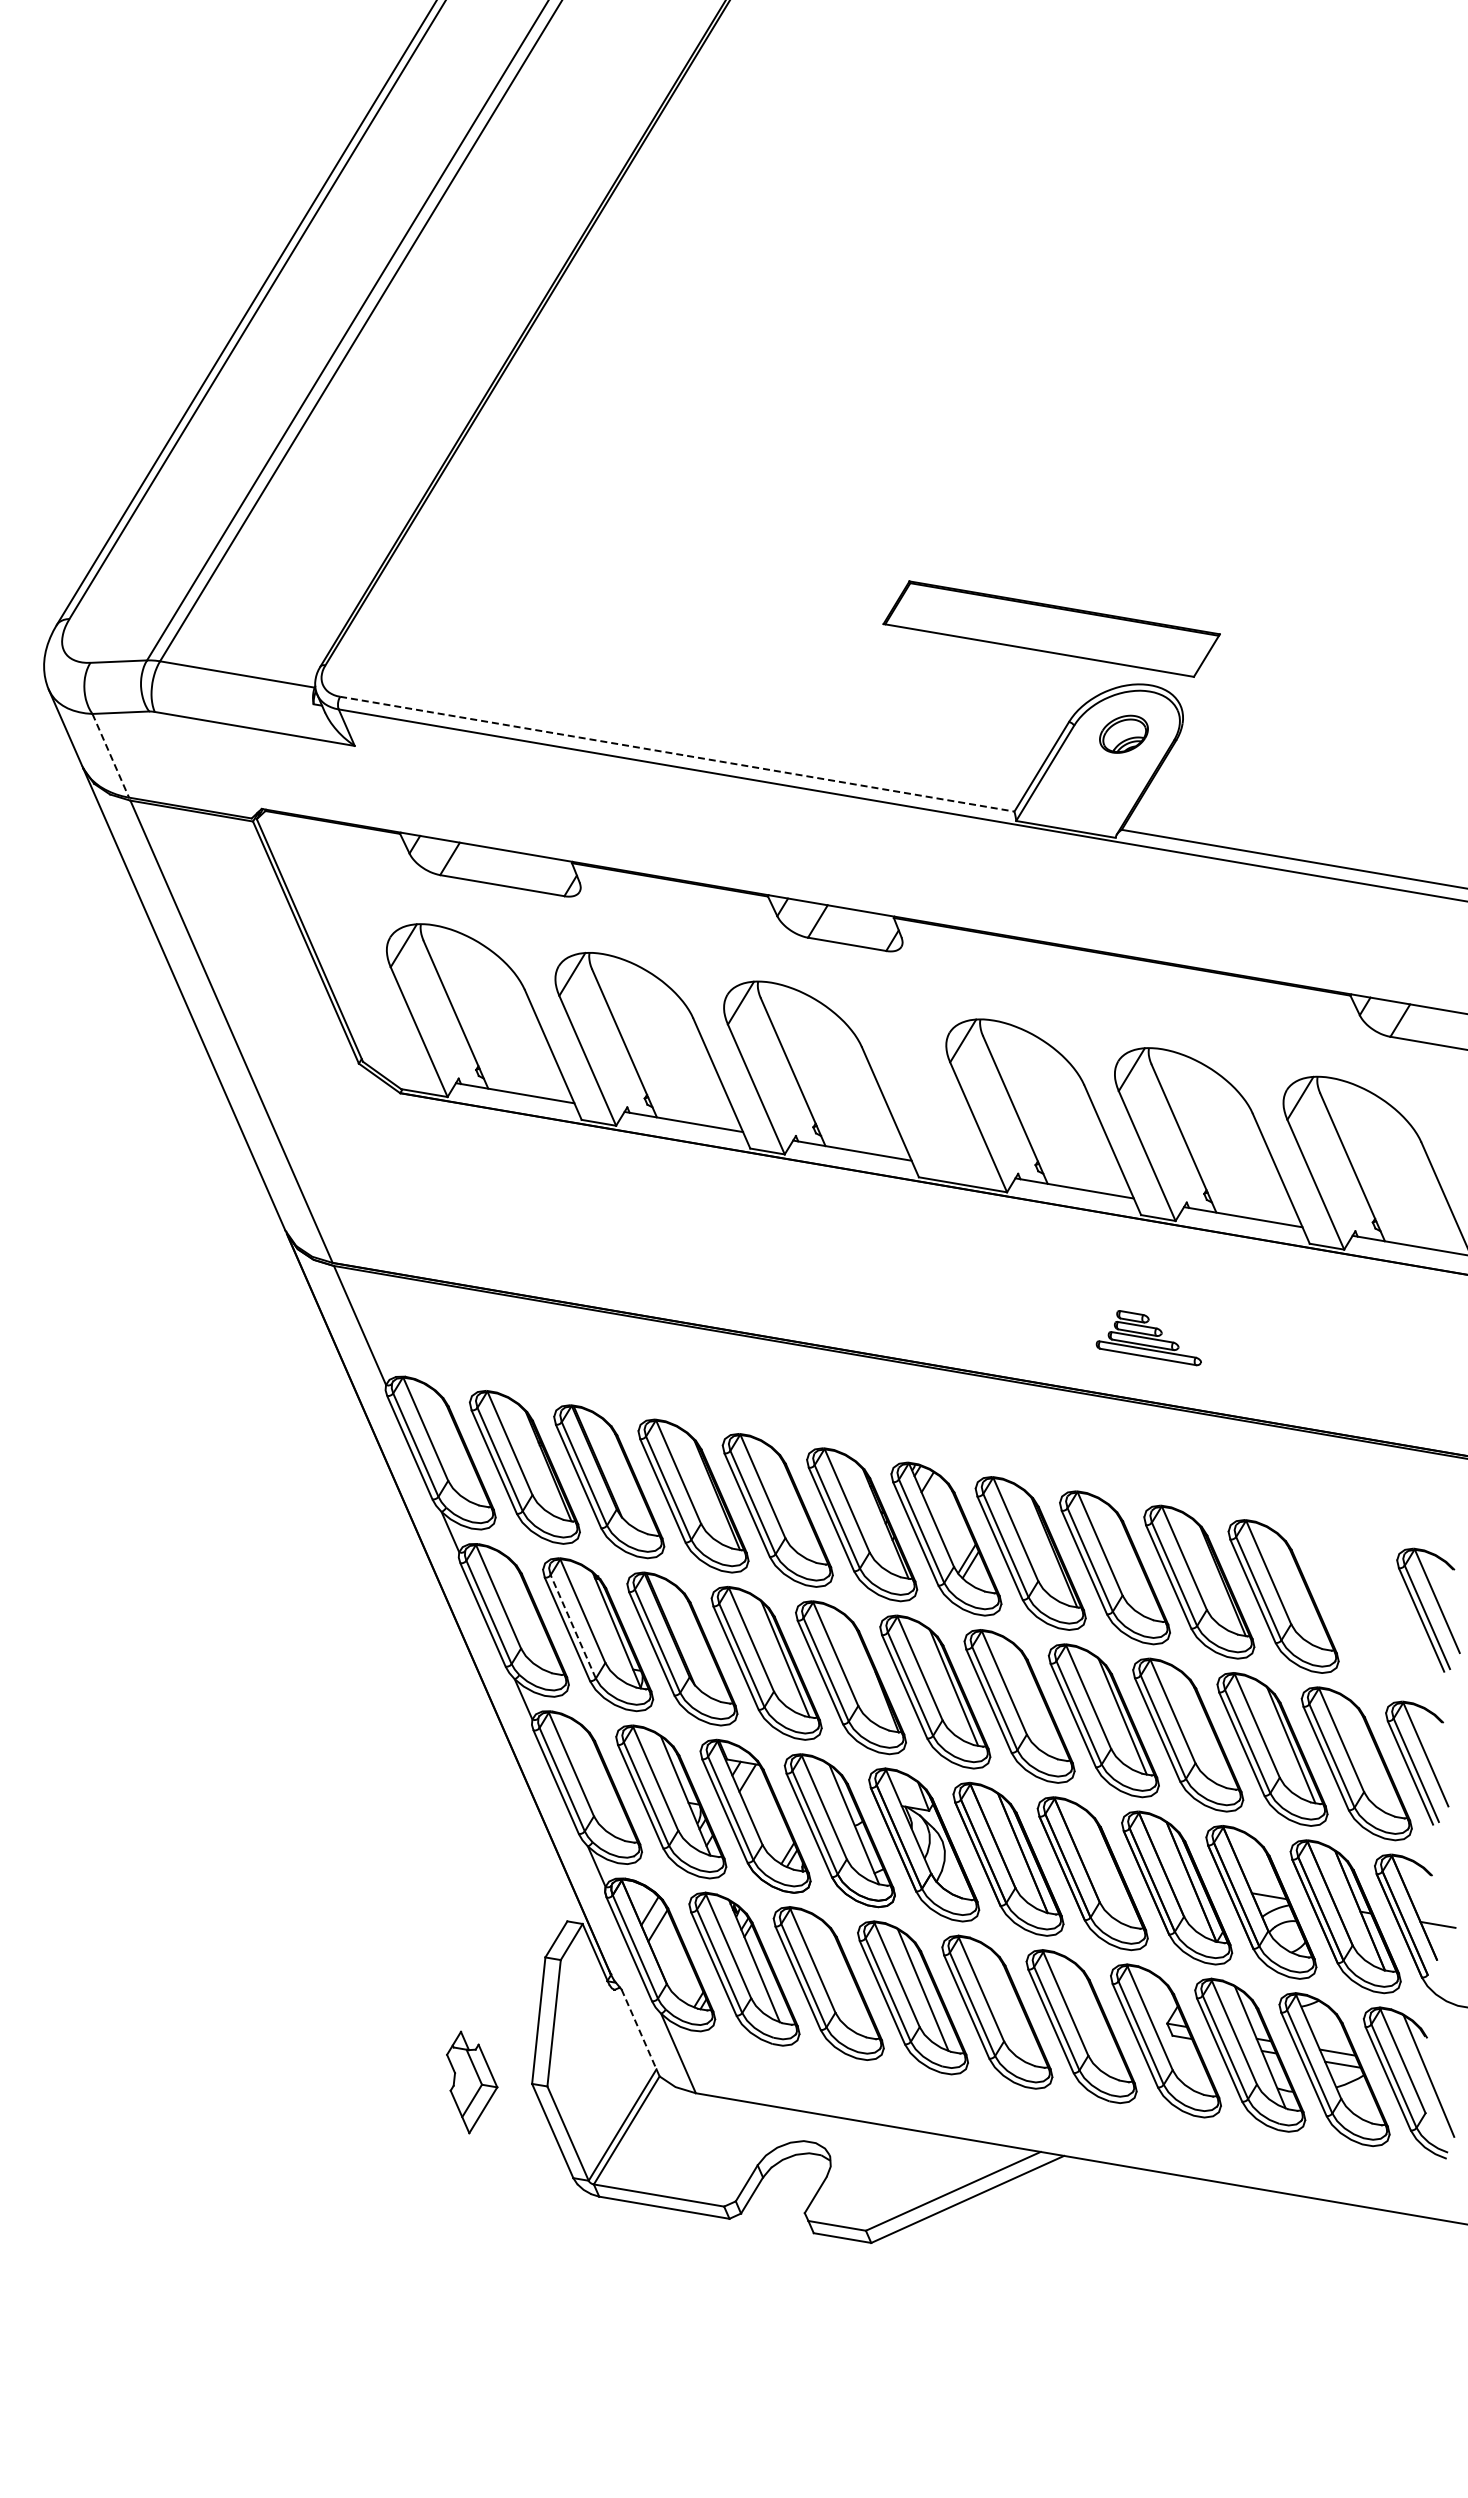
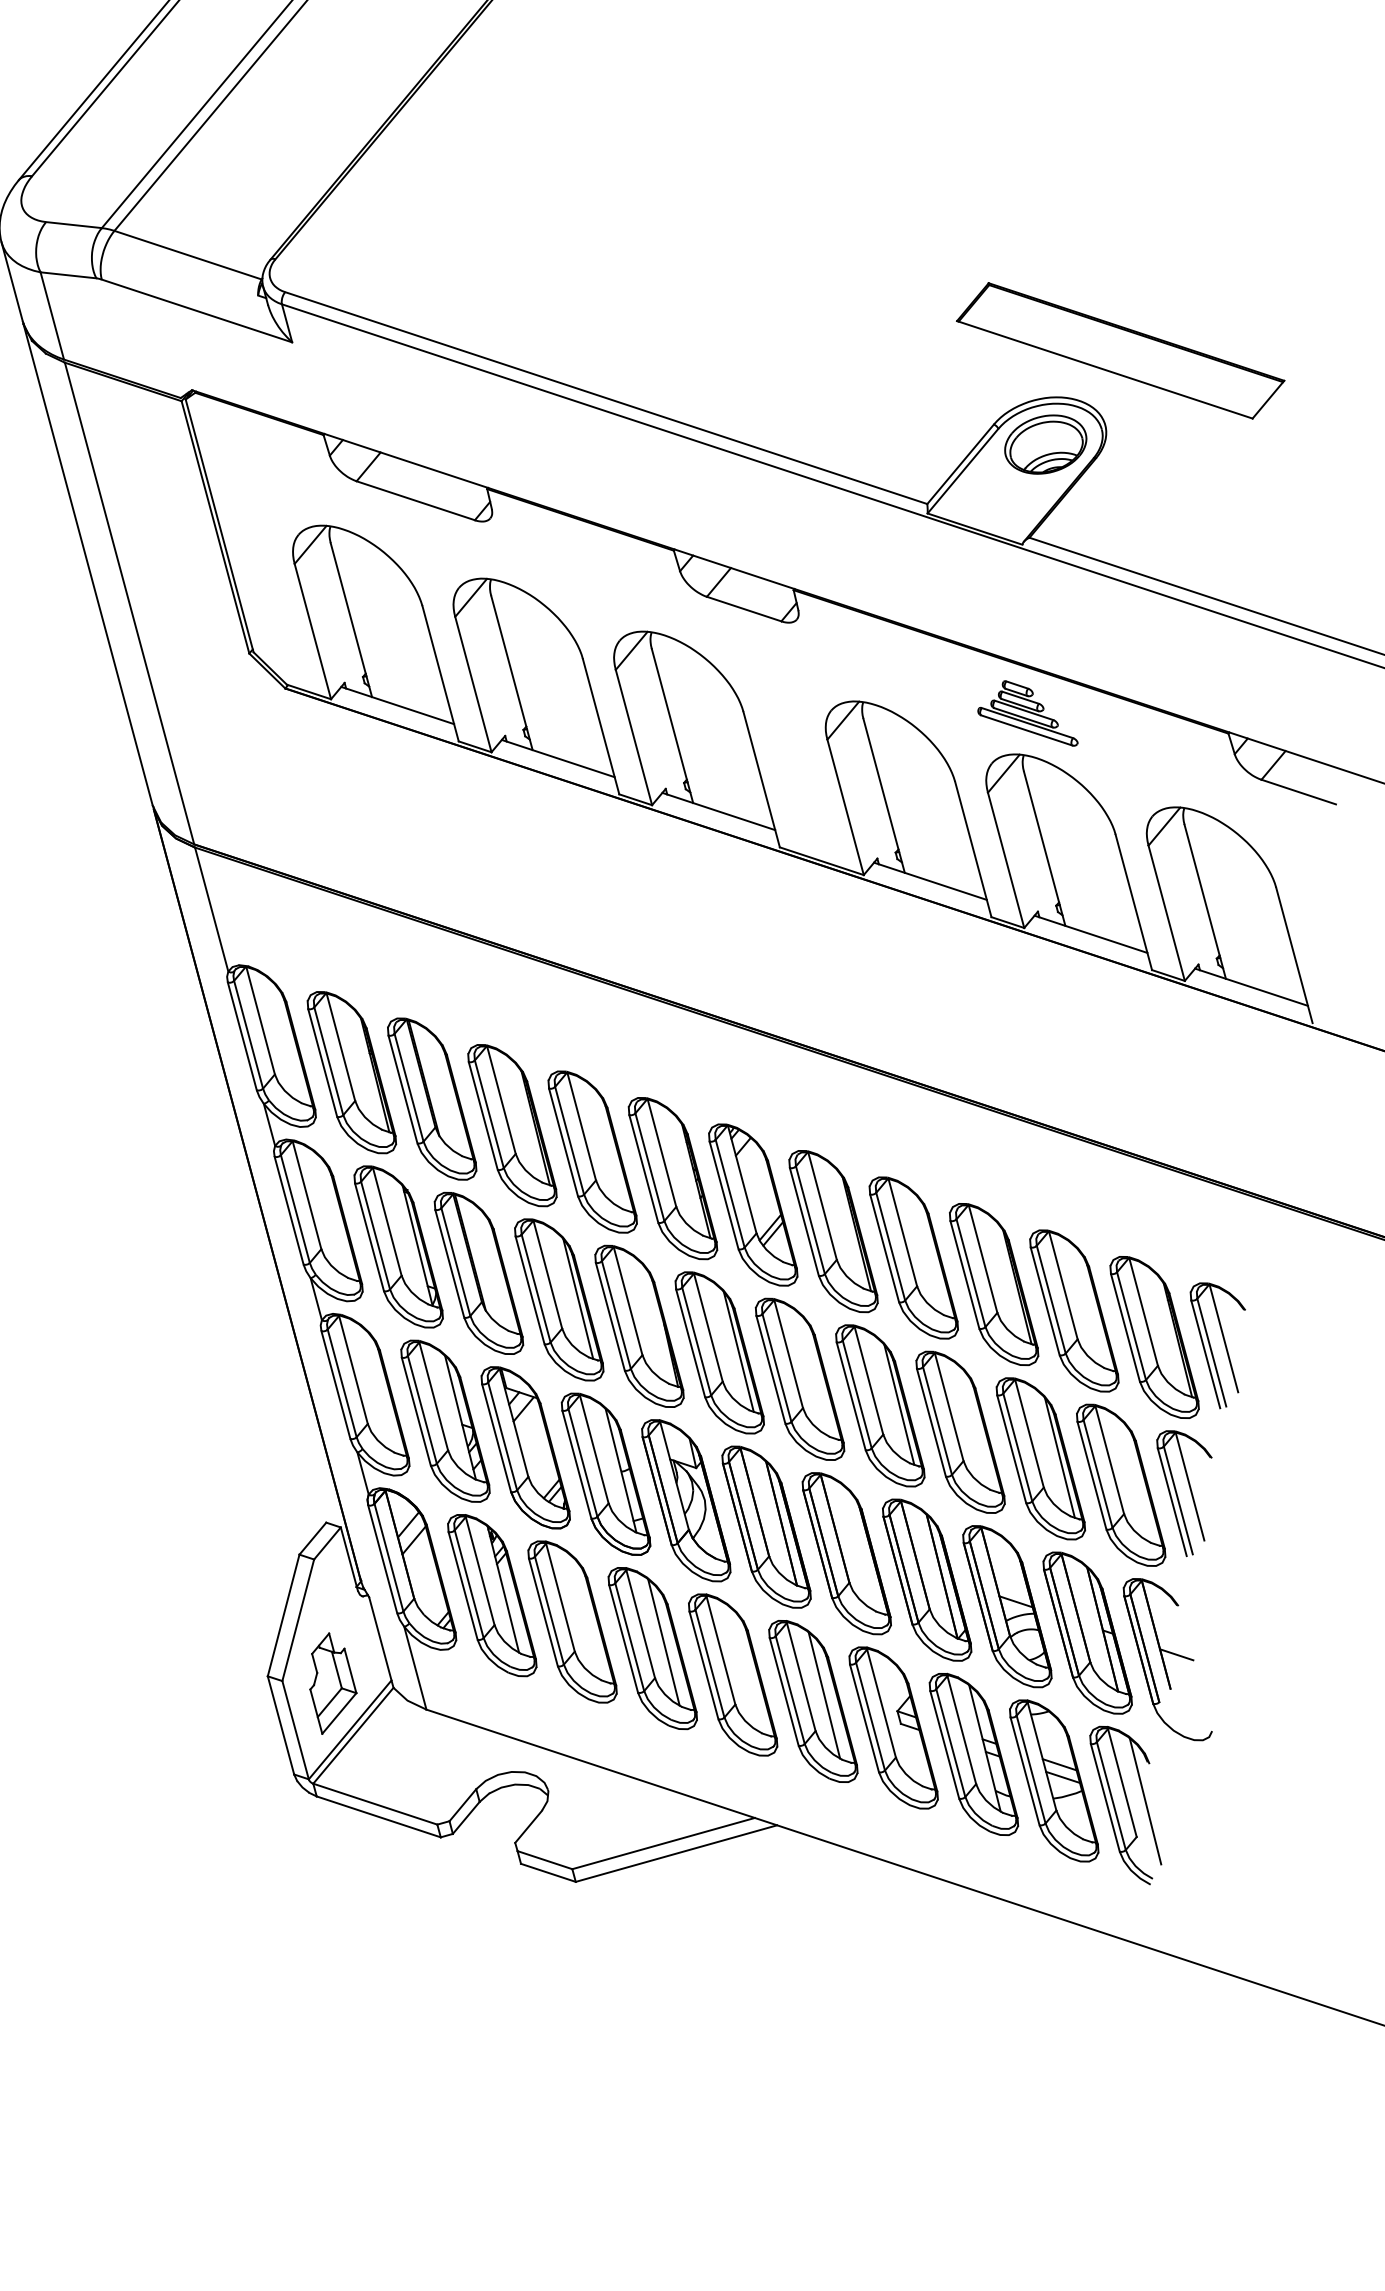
part: (1051, 628) -> (1120, 350), moved
part: (1123, 734) -> (1045, 444), size x1.67
line: (677, 754) -> (606, 398), dashed -> solid
line: (110, 755) -> (52, 315), dashed -> solid
part: (1148, 1338) -> (1029, 712), moved
part: (1367, 1610) -> (1154, 1337), added
line: (573, 1626) -> (375, 1235), dashed -> solid
line: (1091, 2018) -> (824, 1695), added
line: (640, 2033) -> (381, 1643), dashed -> solid
part: (472, 2082) -> (332, 1684), moved

